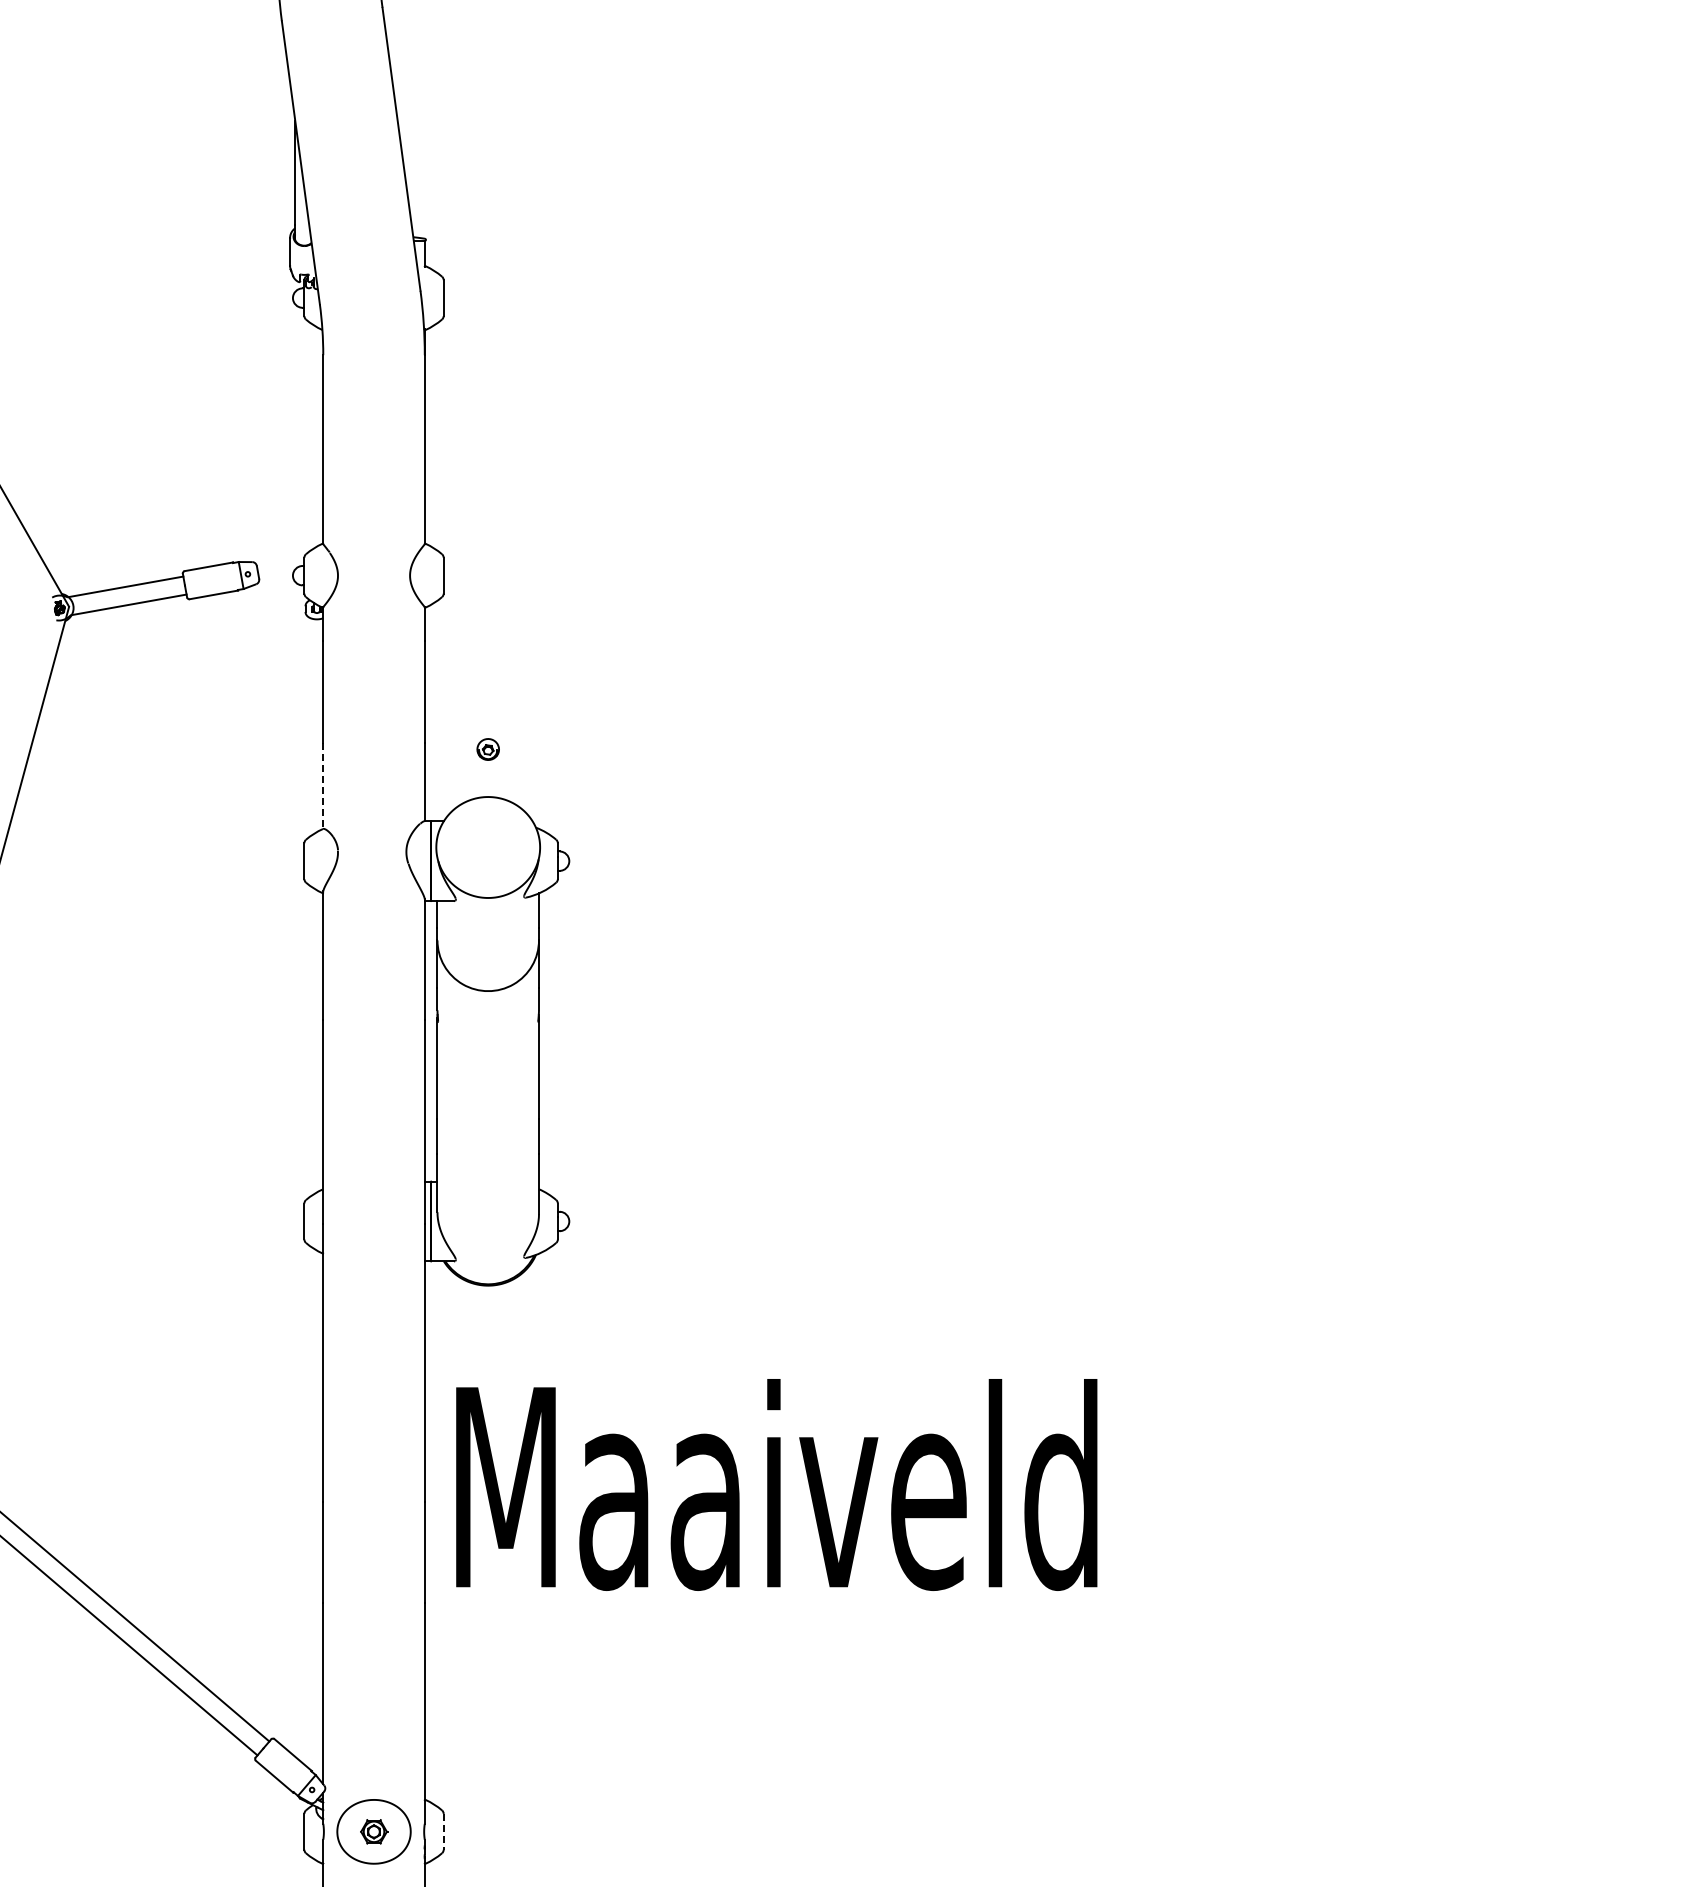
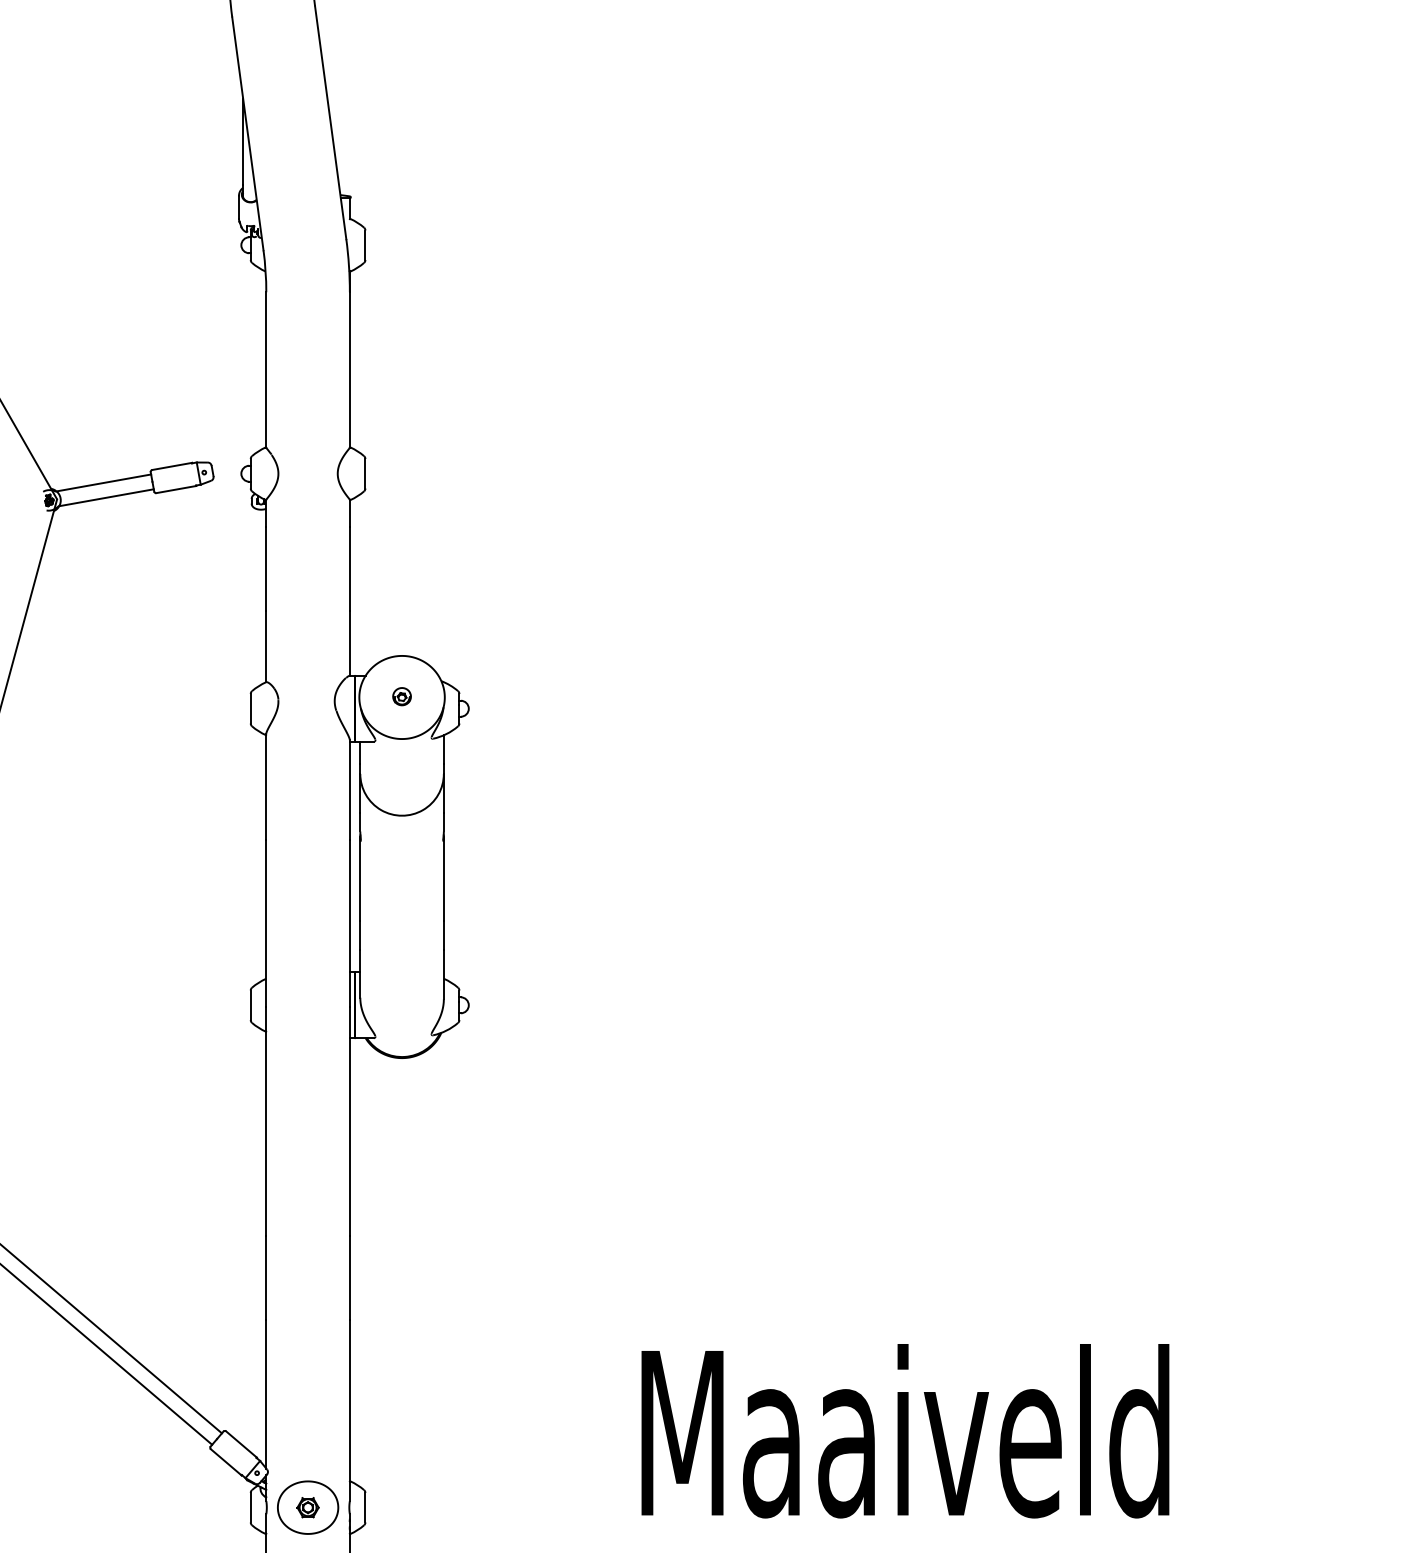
part: (487, 749) -> (401, 696), moved
line: (323, 786) -> (266, 647), dashed -> solid
text: (776, 1484) -> (905, 1430), moved
line: (443, 1831) -> (365, 1507), dashed -> solid

